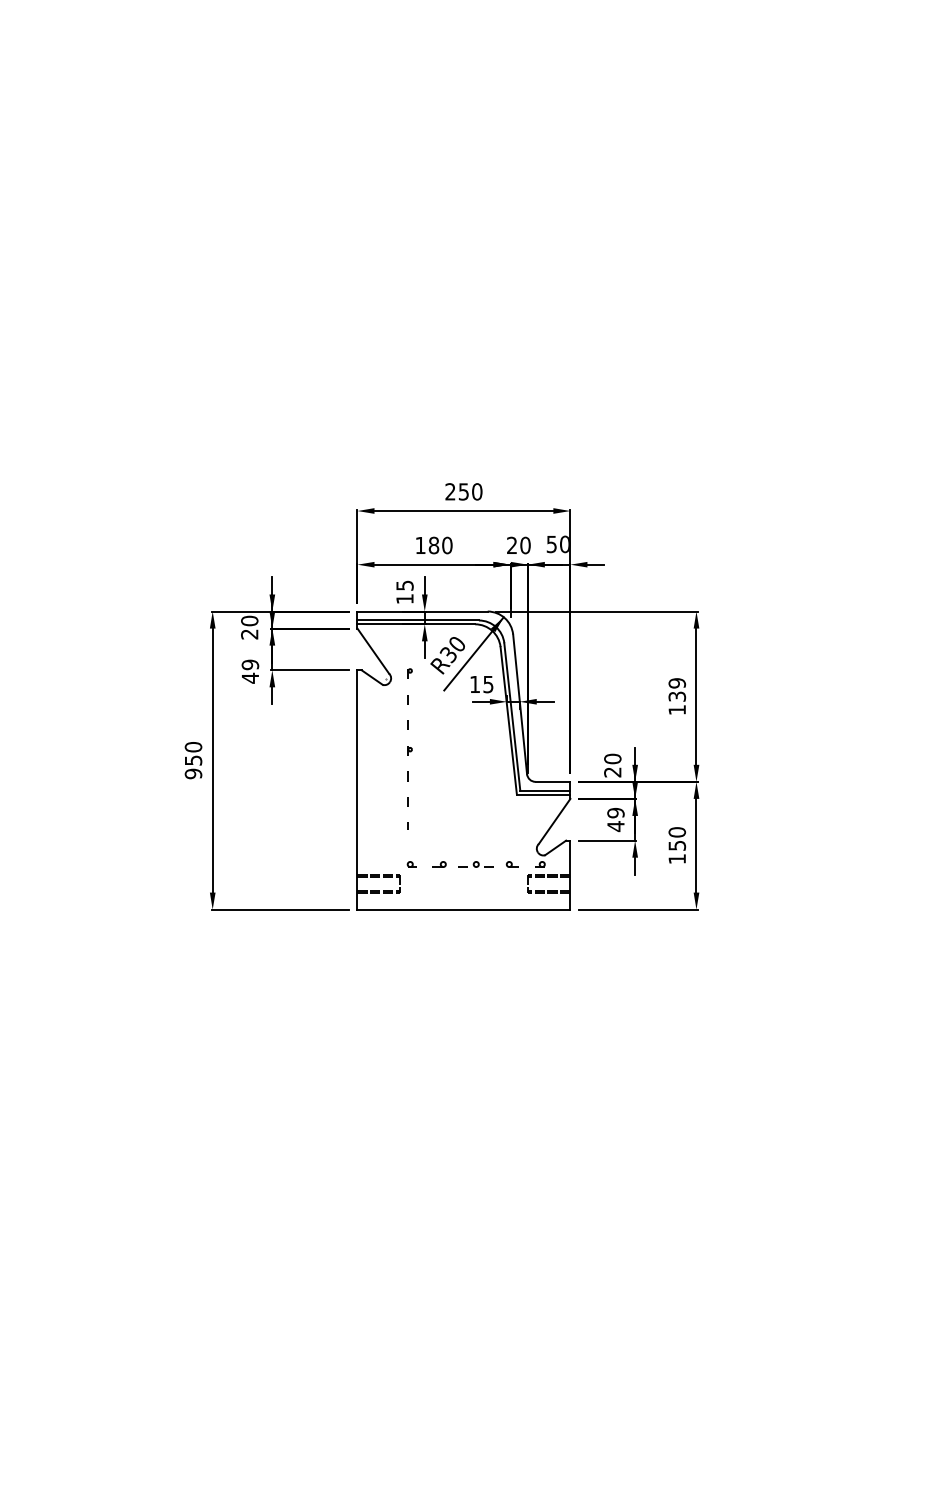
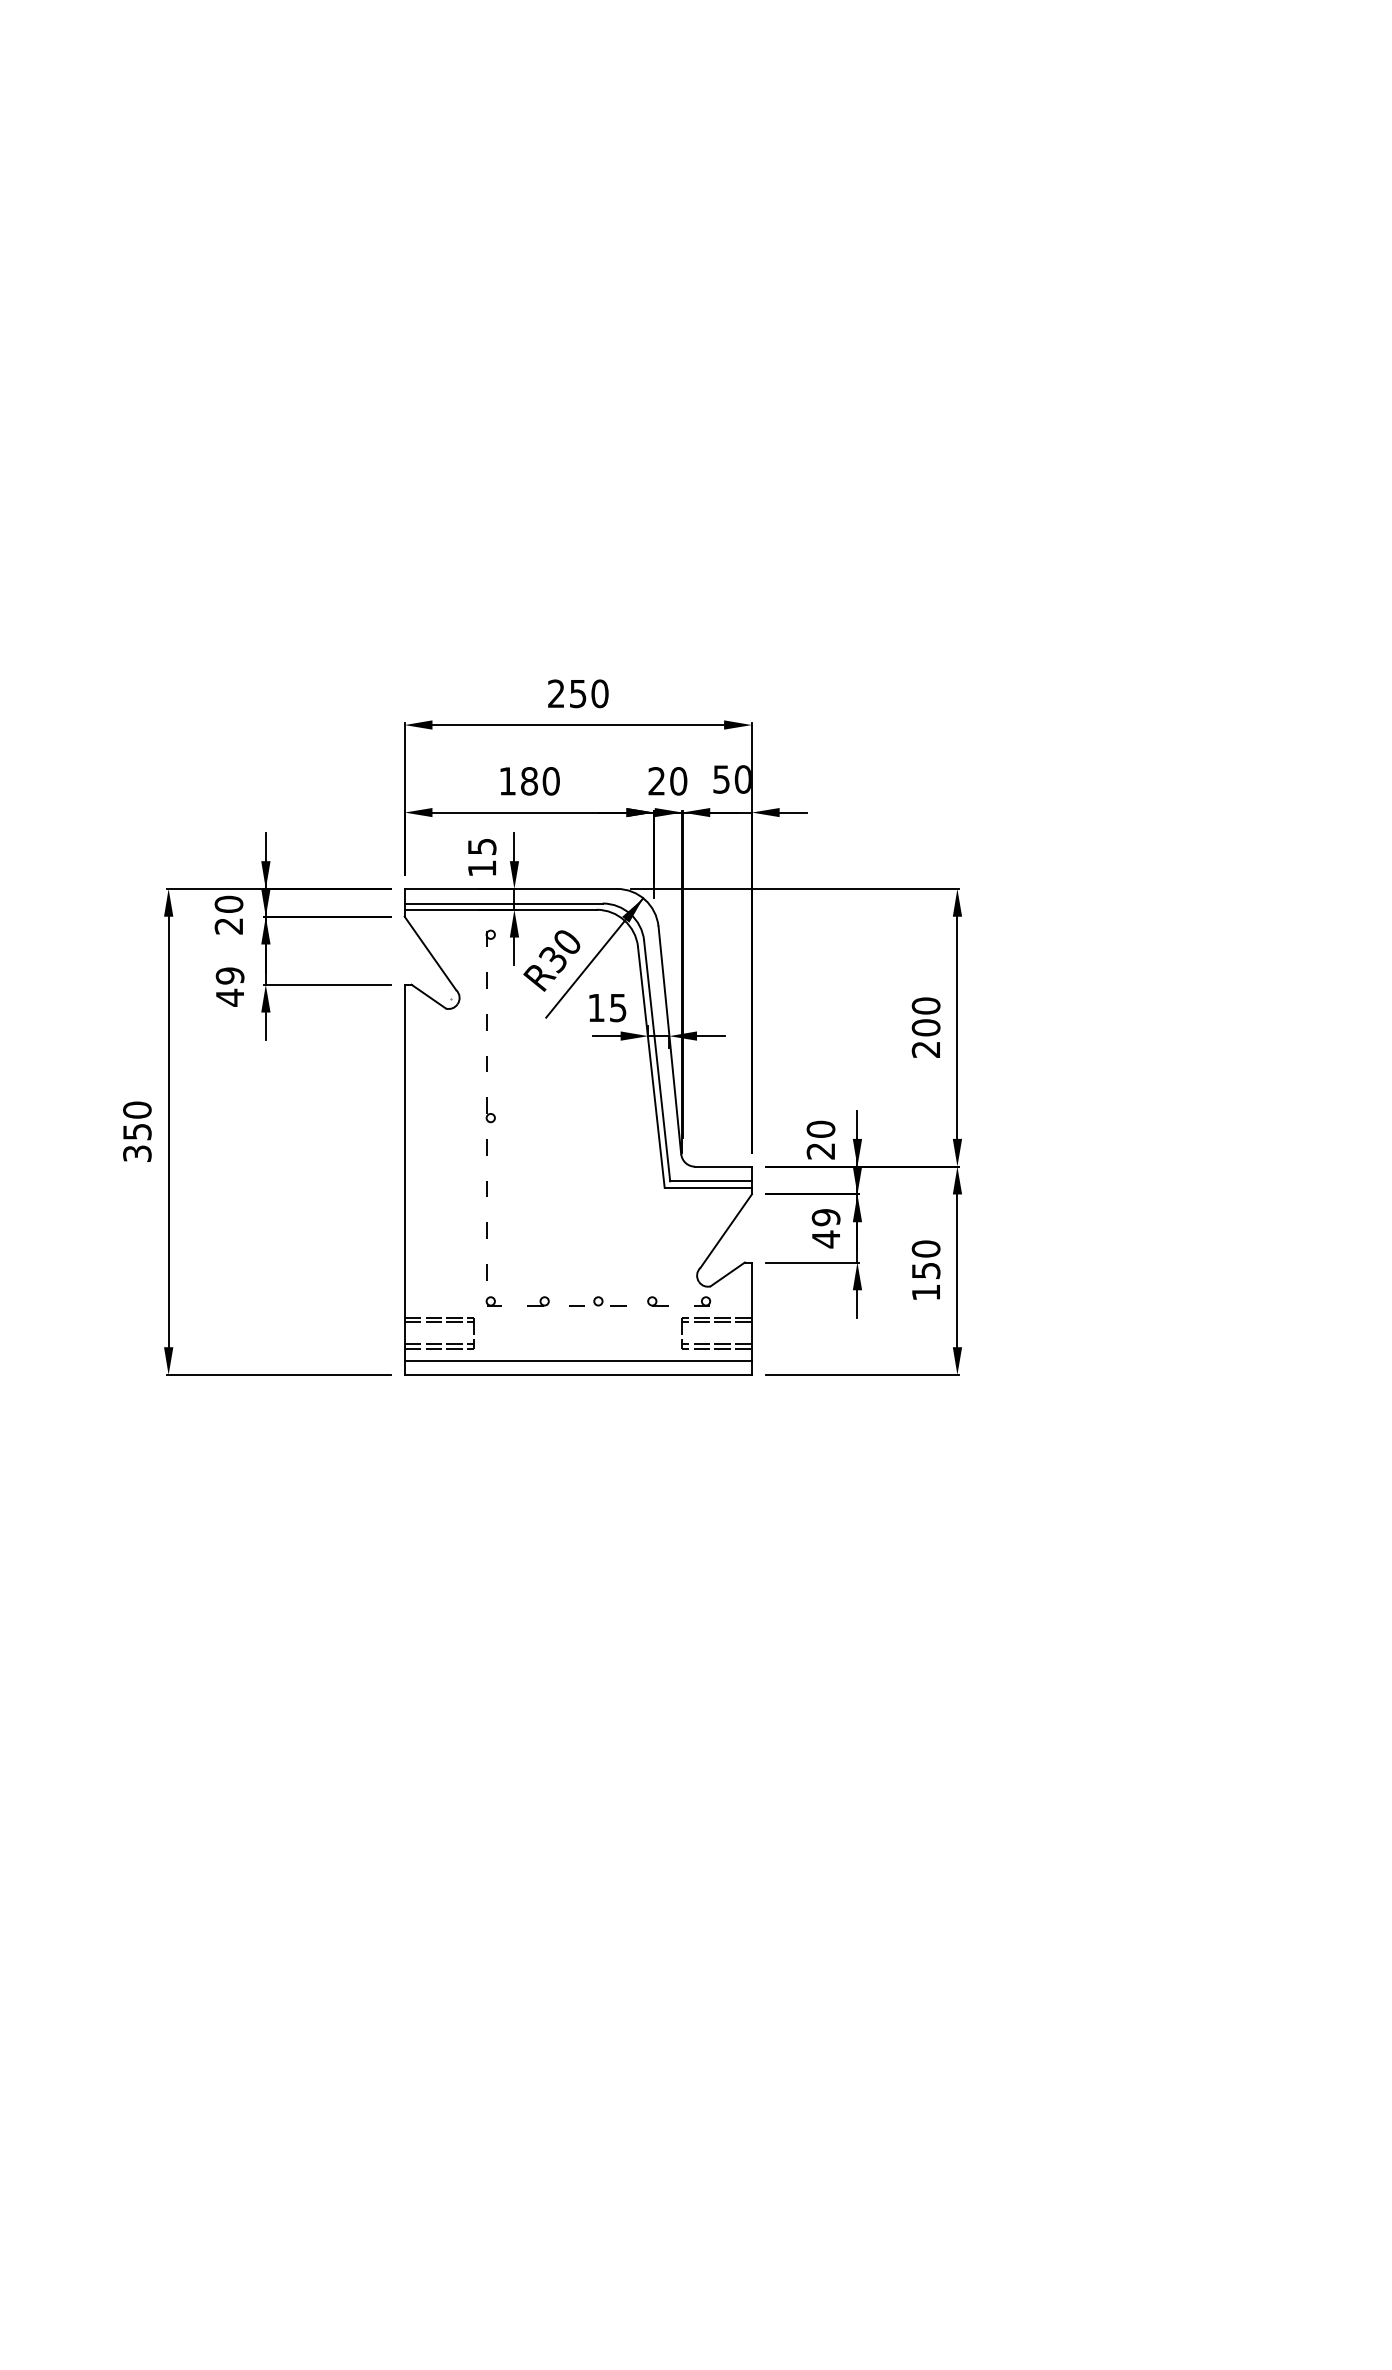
text: (677, 696) -> (926, 1027), 139 -> 200
part: (409, 743) -> (489, 1104), size x1.43
text: (193, 773) -> (137, 1153), 950 -> 350
line: (463, 901) -> (577, 1361), added

